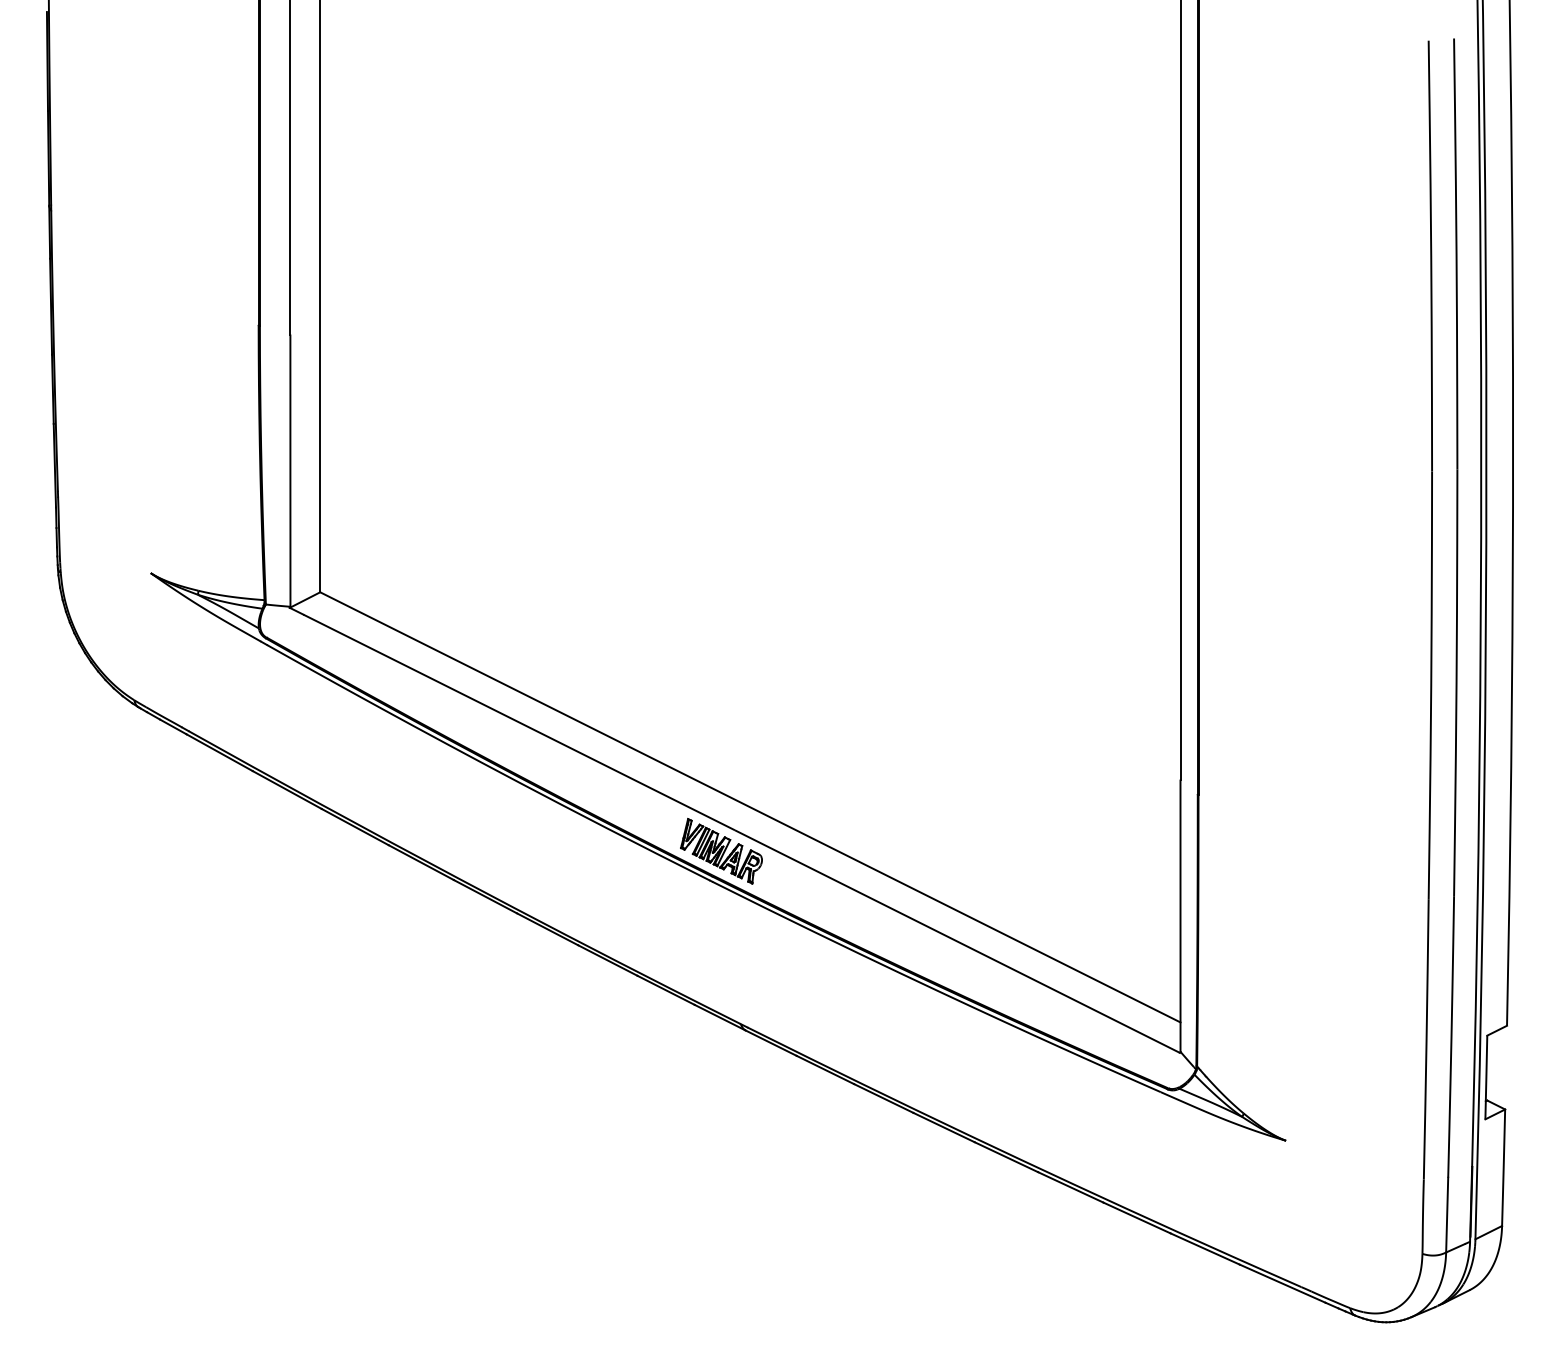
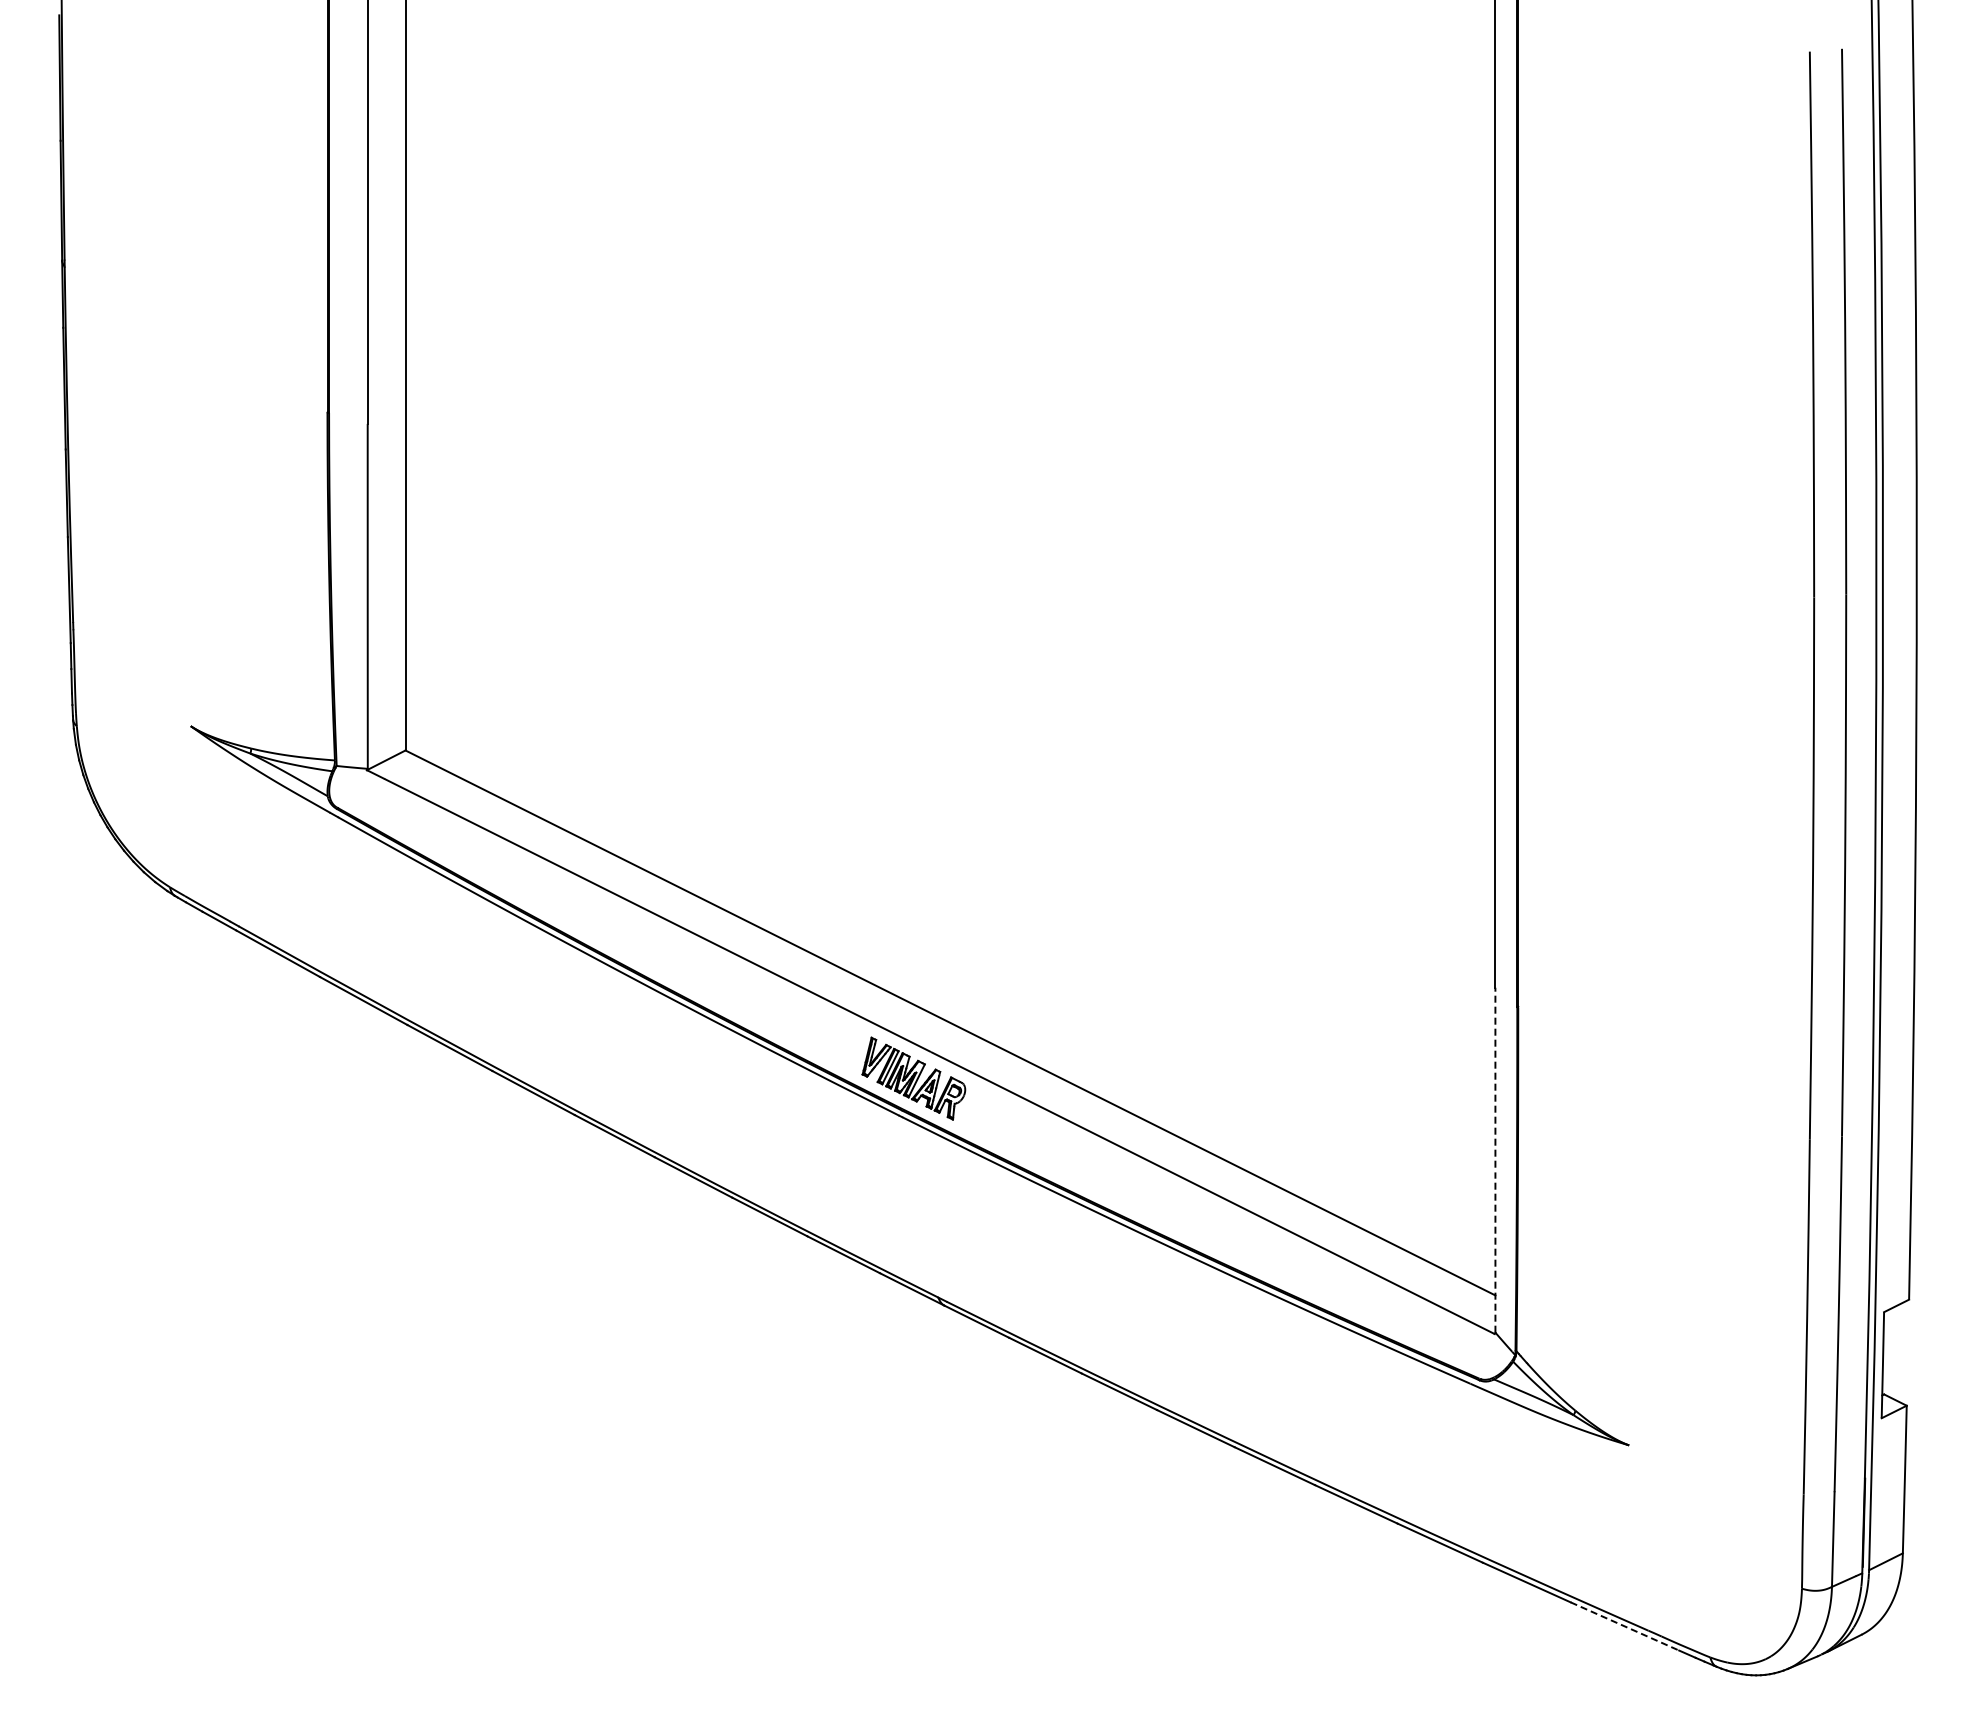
line: (1180, 915) -> (1495, 1160), solid -> dashed
line: (1283, 1283) -> (1625, 1626), solid -> dashed

